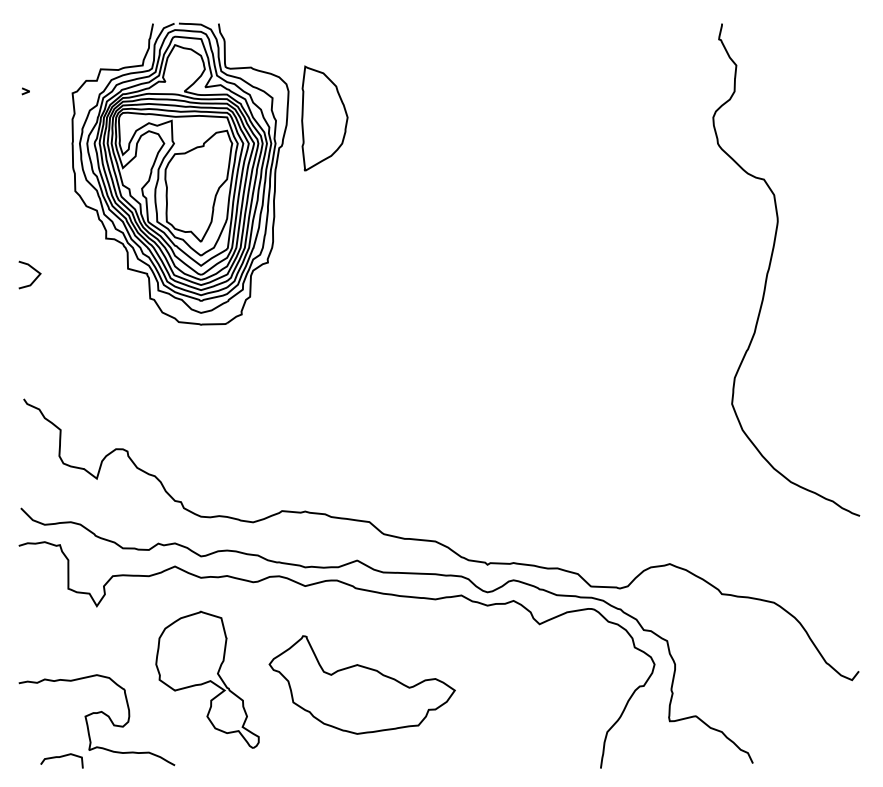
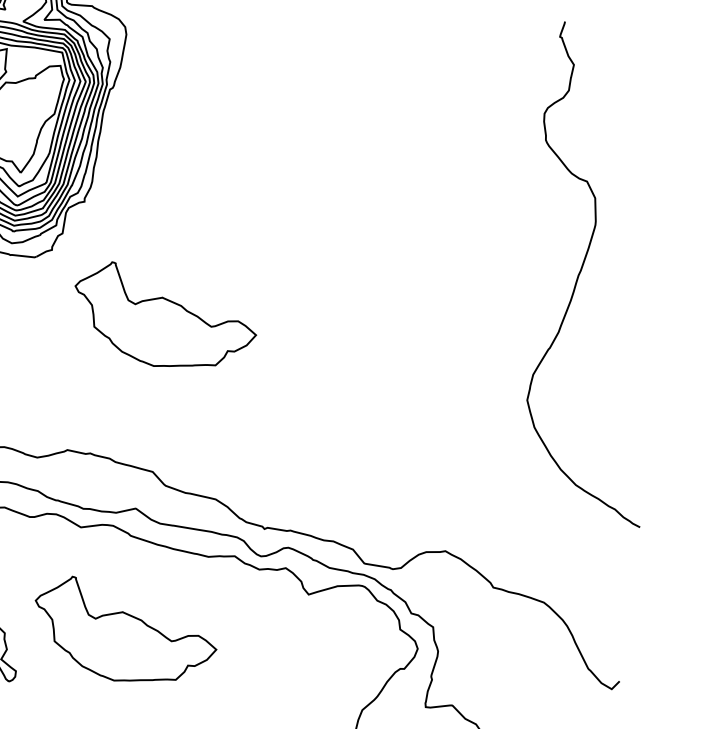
part: (324, 118) -> (158, 65), removed
part: (361, 367) -> (164, 317), added

